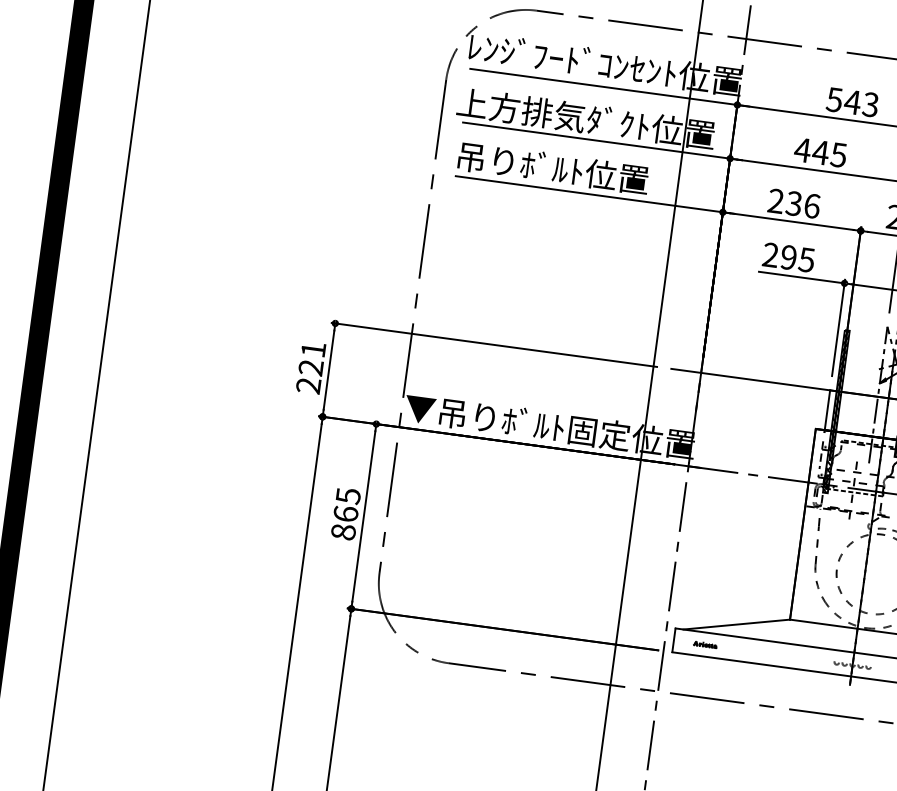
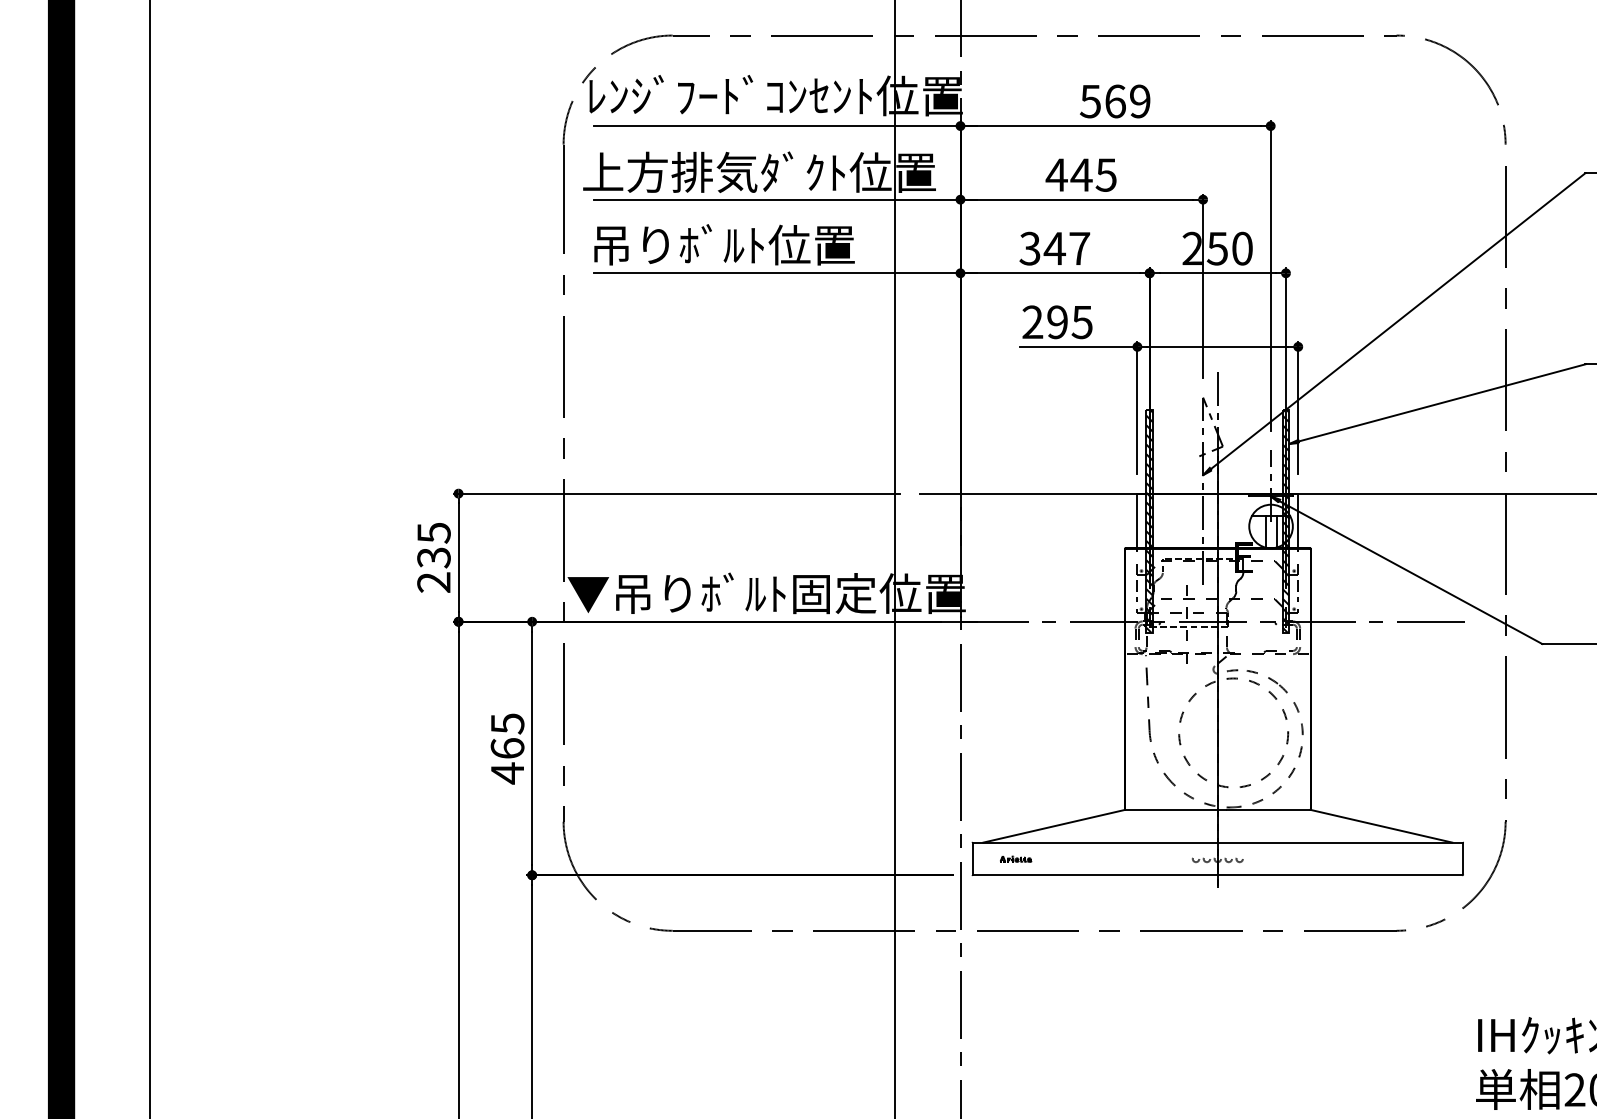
text: (861, 103) -> (1127, 101), 543 -> 569
text: (793, 203) -> (1054, 248), 236 -> 347
text: (311, 358) -> (433, 545), 221 -> 235
text: (343, 532) -> (507, 773), 865 -> 465

